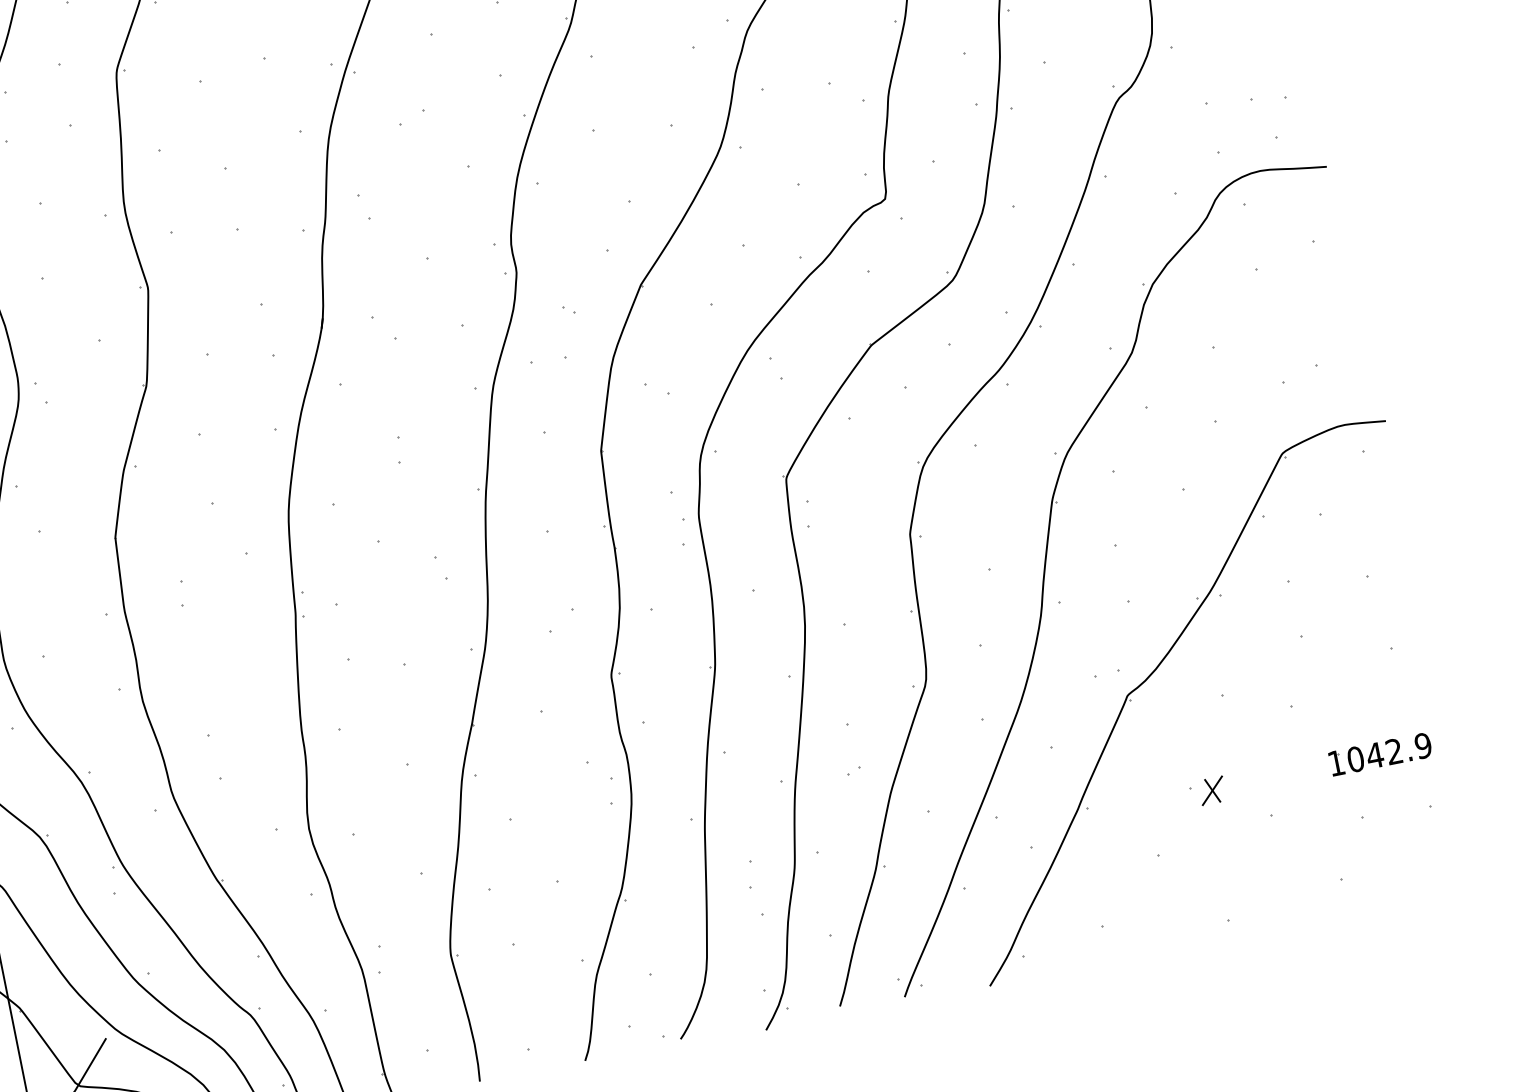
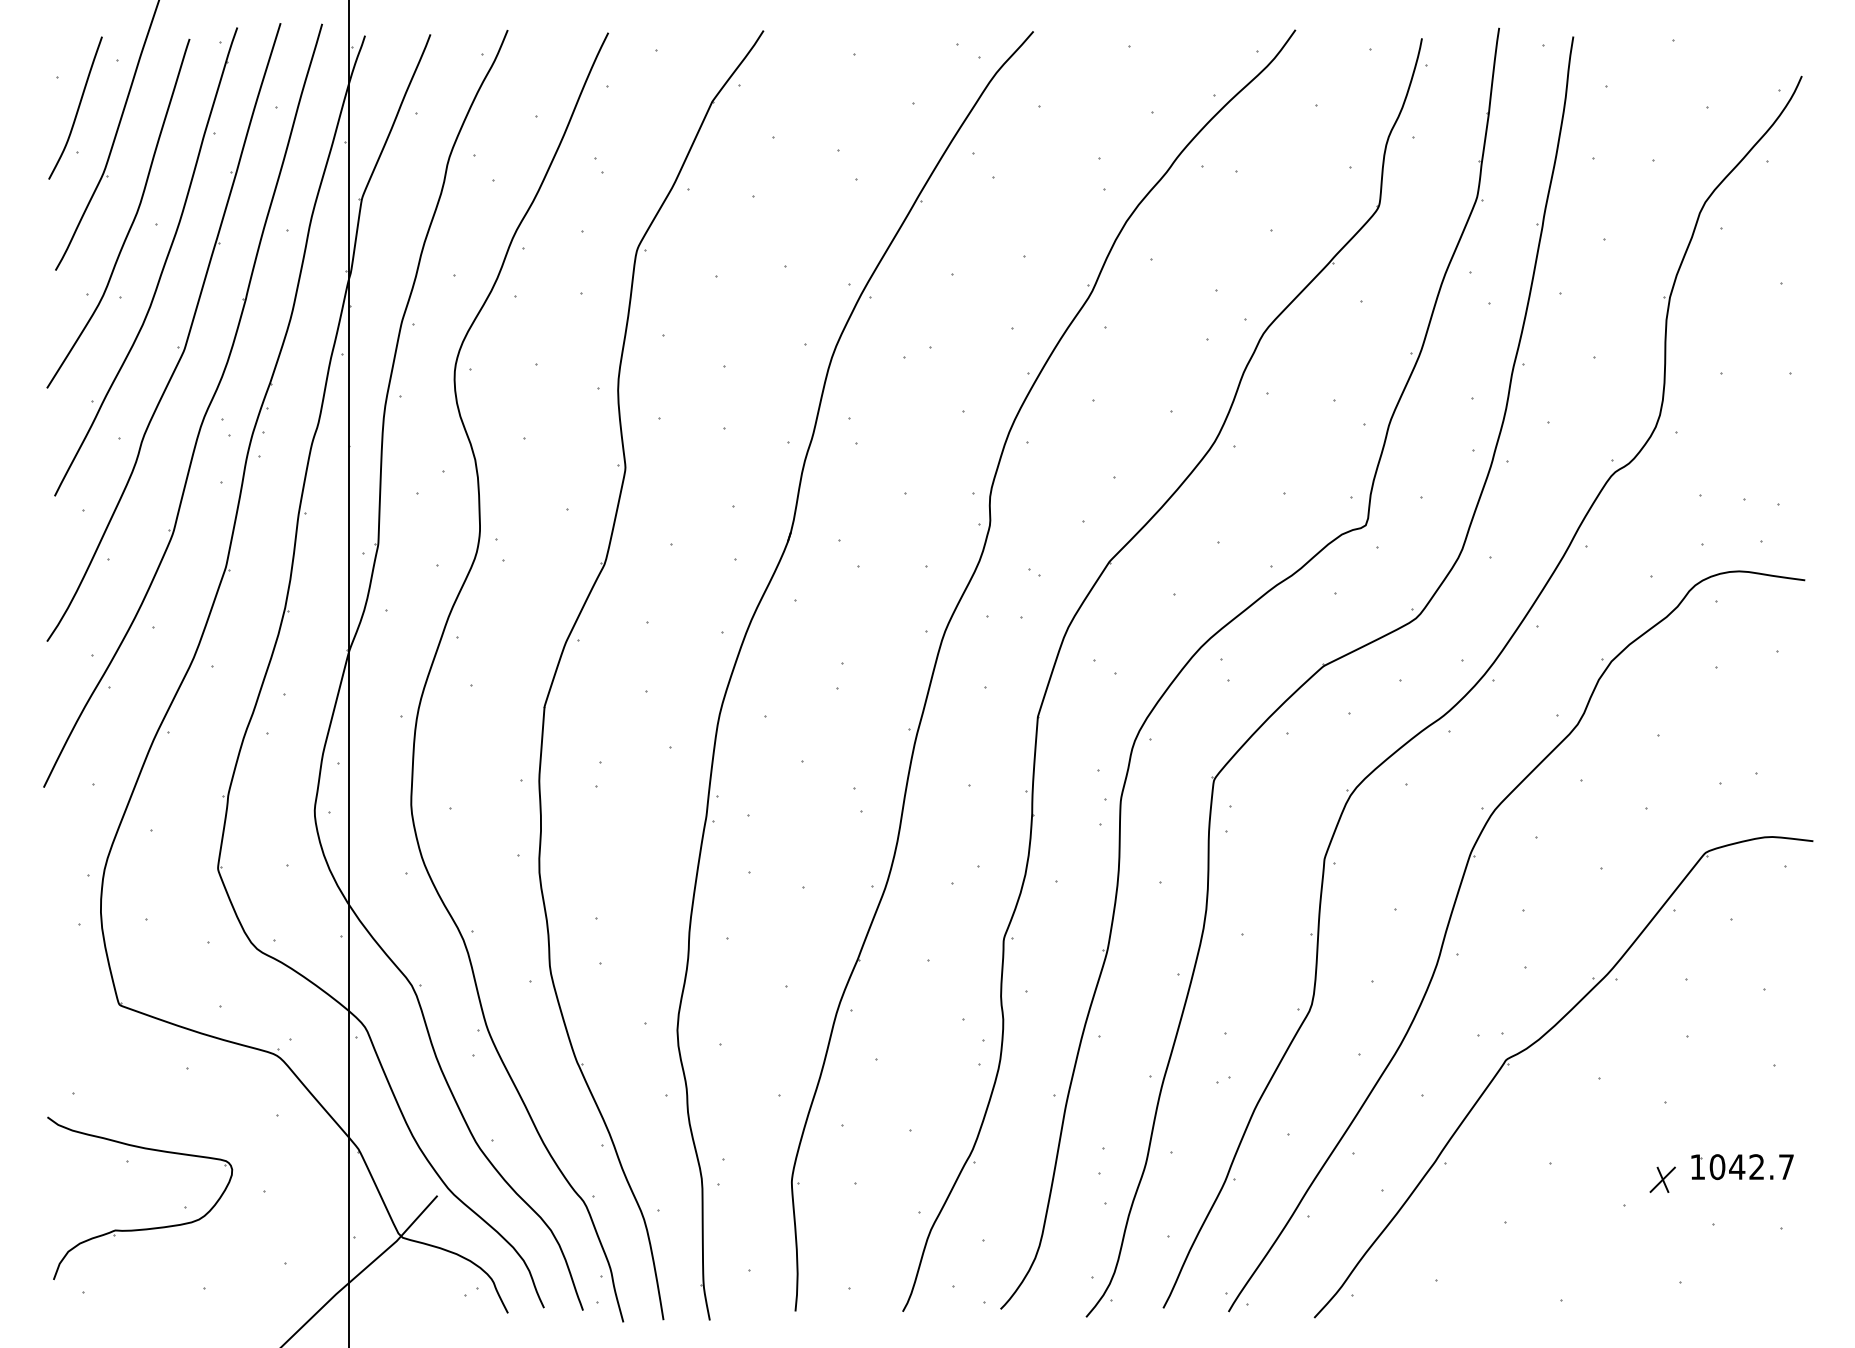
text: (1423, 746) -> (1786, 1167), 1042.9 -> 1042.7
part: (1212, 790) -> (1662, 1179), moved

